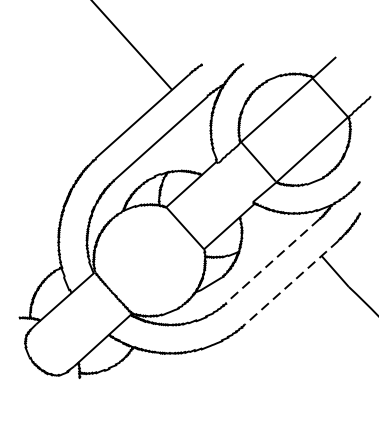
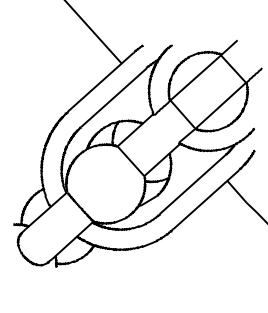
line: (272, 261) -> (192, 184), dashed -> solid
line: (290, 283) -> (205, 200), dashed -> solid

